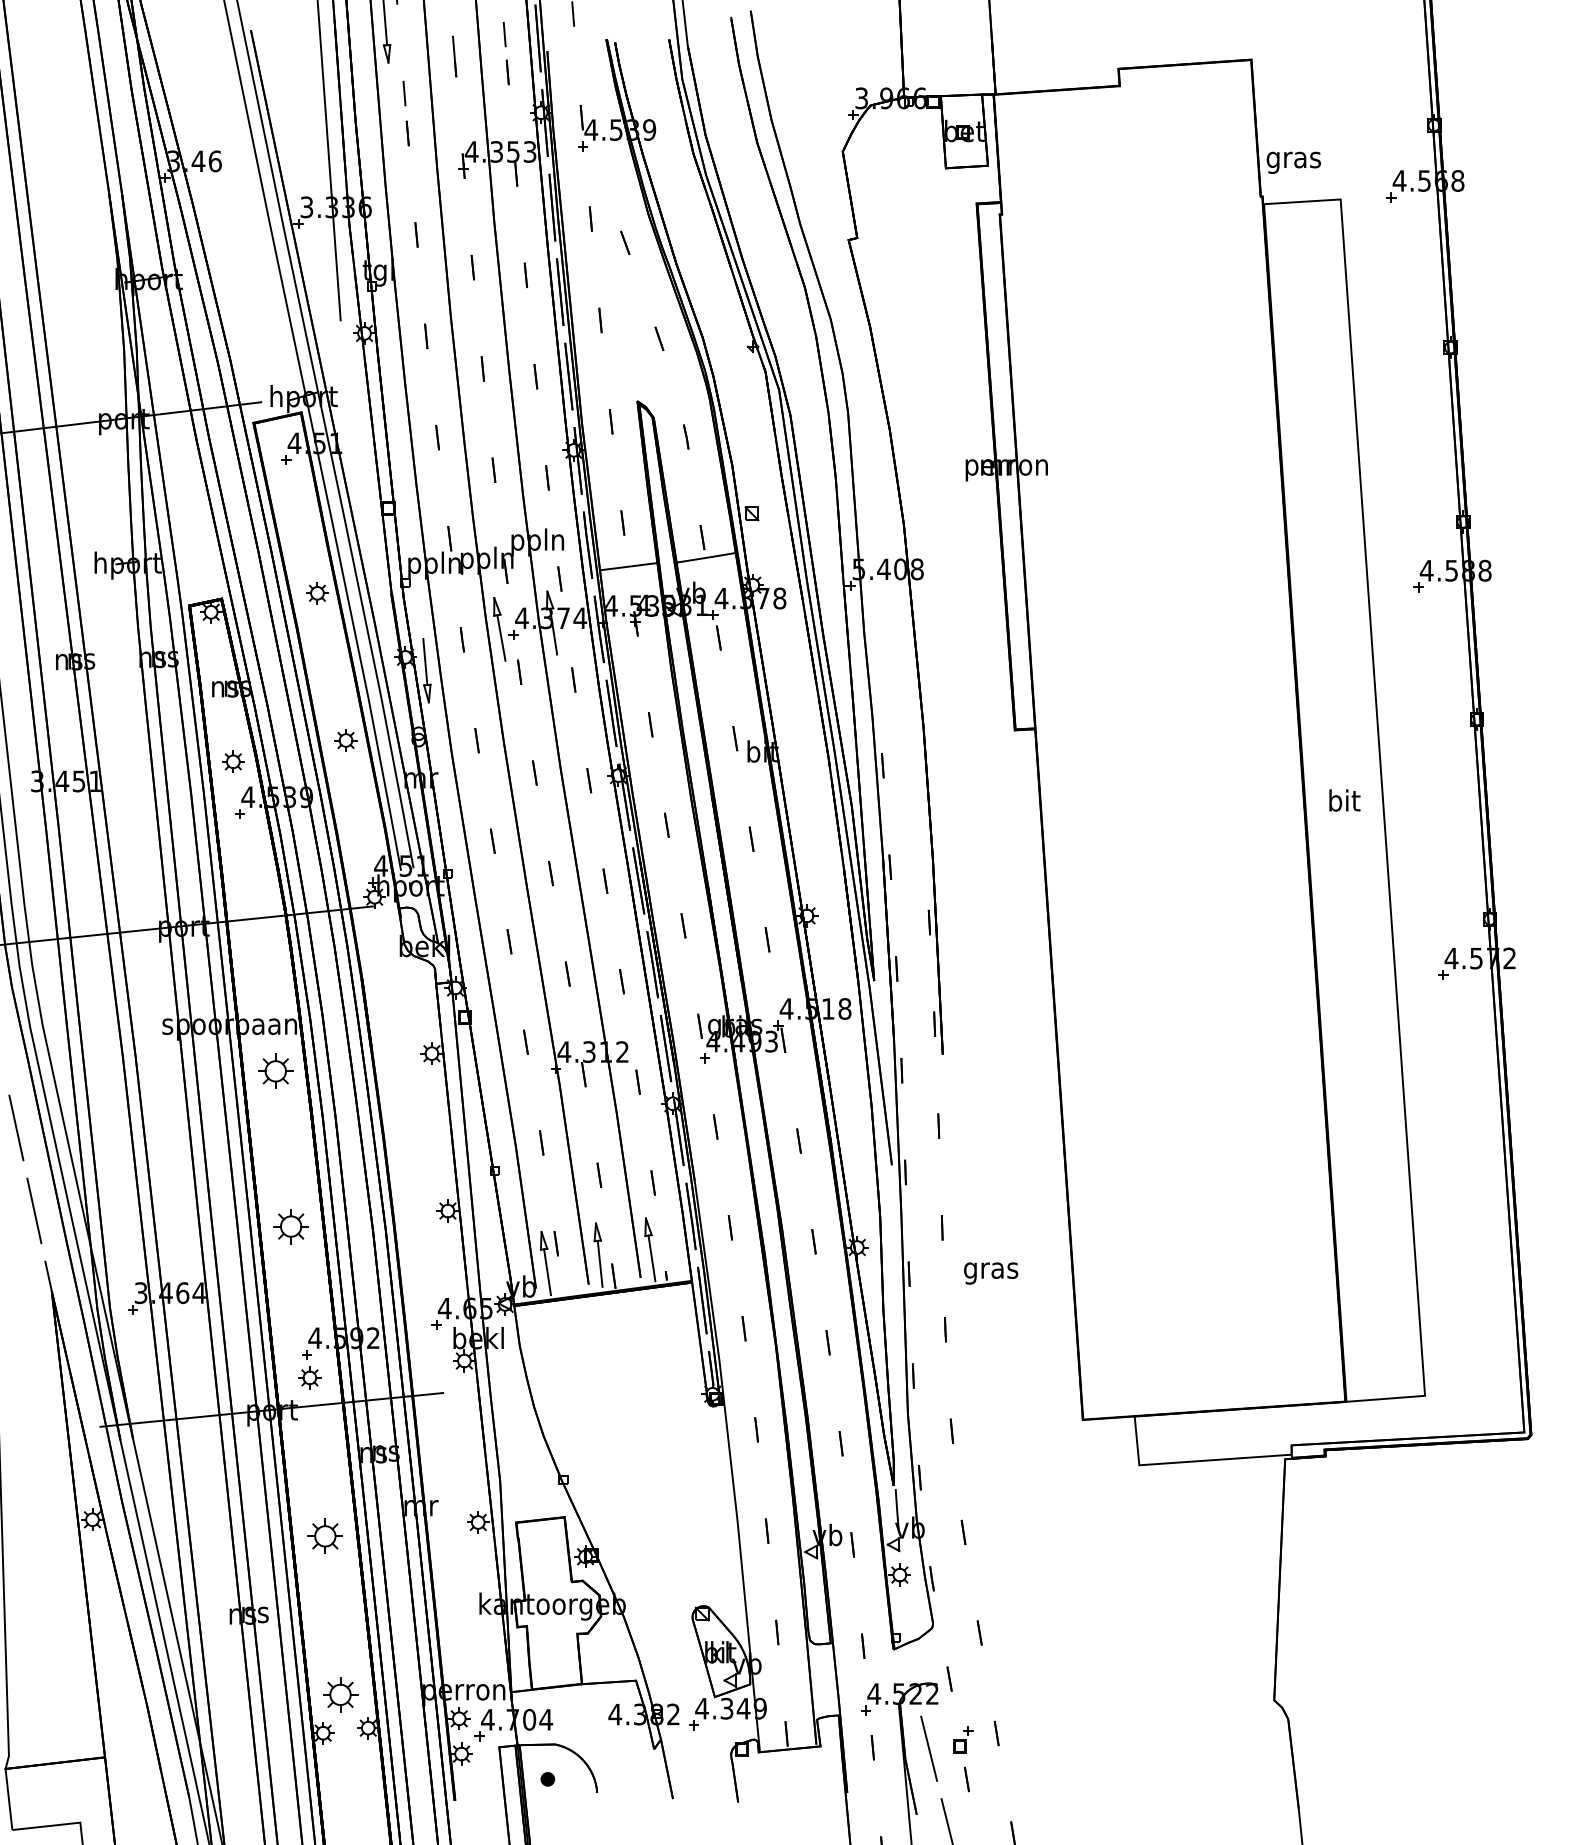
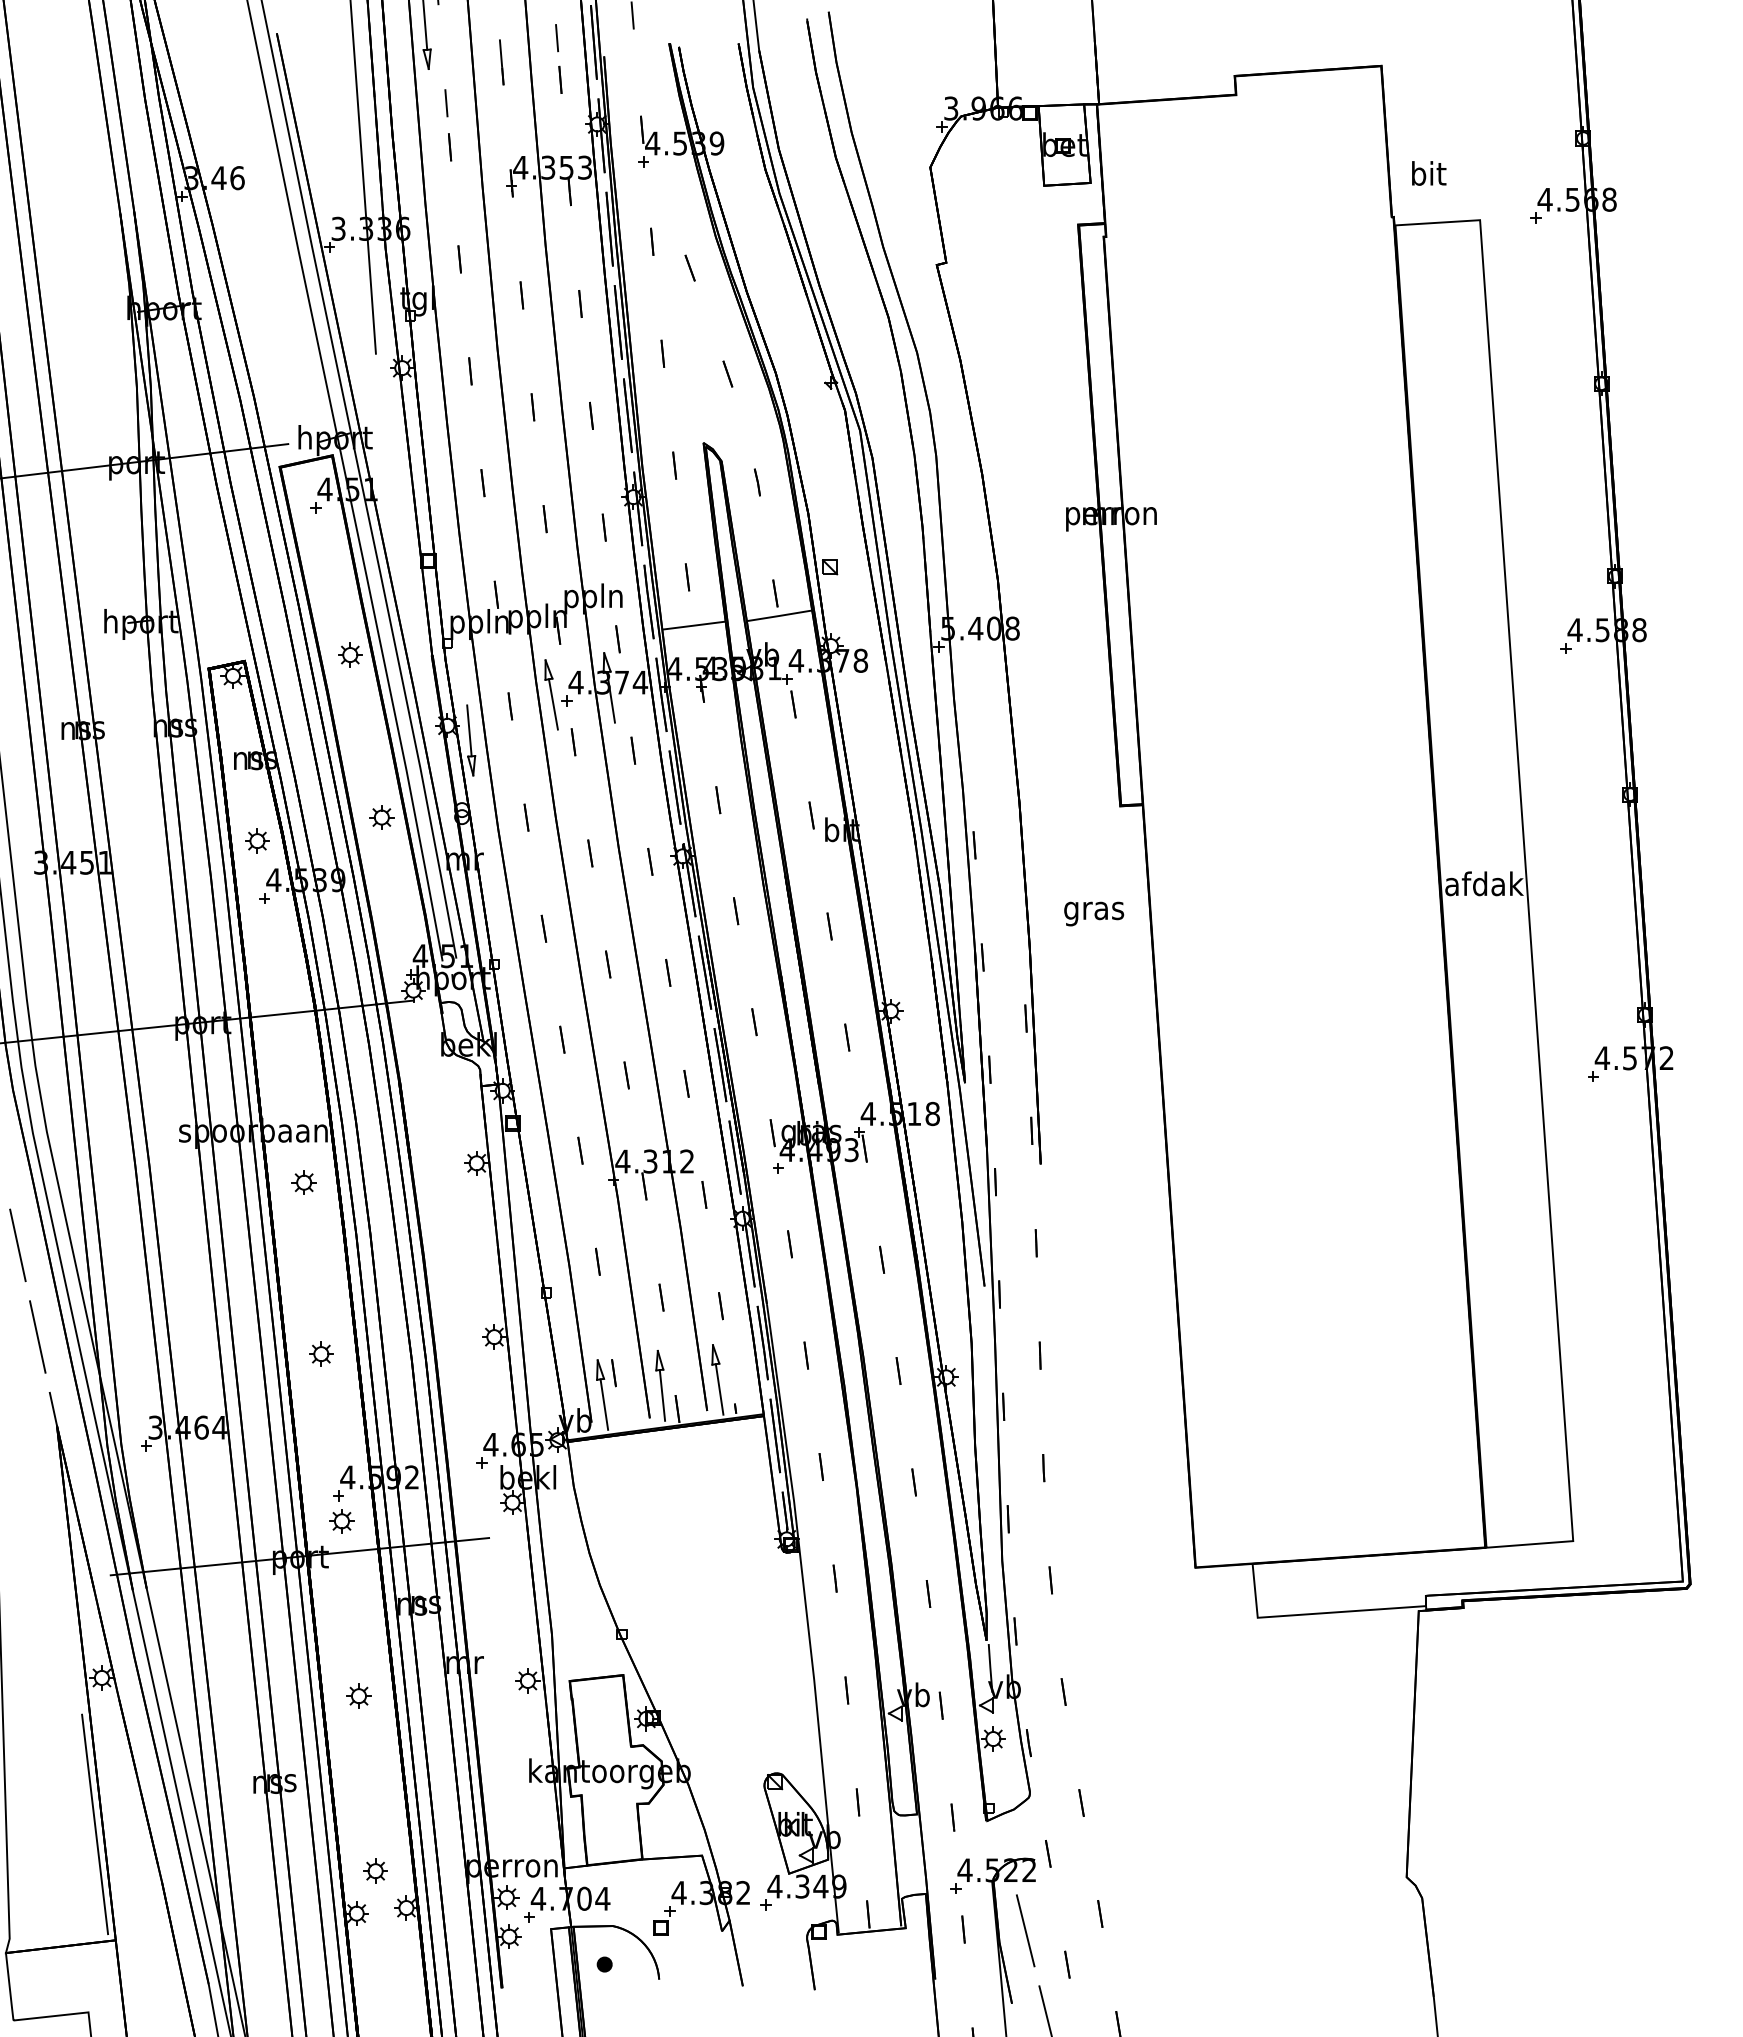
text: (1293, 159) -> (1428, 176), gras -> bit
text: (1344, 800) -> (1484, 883), bit -> afdak
part: (275, 1071) -> (303, 1182), size x0.62
part: (291, 1225) -> (321, 1353), size x0.62
text: (991, 1273) -> (1094, 913), moved
part: (324, 1535) -> (358, 1695), size x0.62
line: (86, 1652) -> (95, 1824), added
part: (340, 1694) -> (375, 1870), size x0.62
part: (963, 1739) -> (664, 1920), moved

